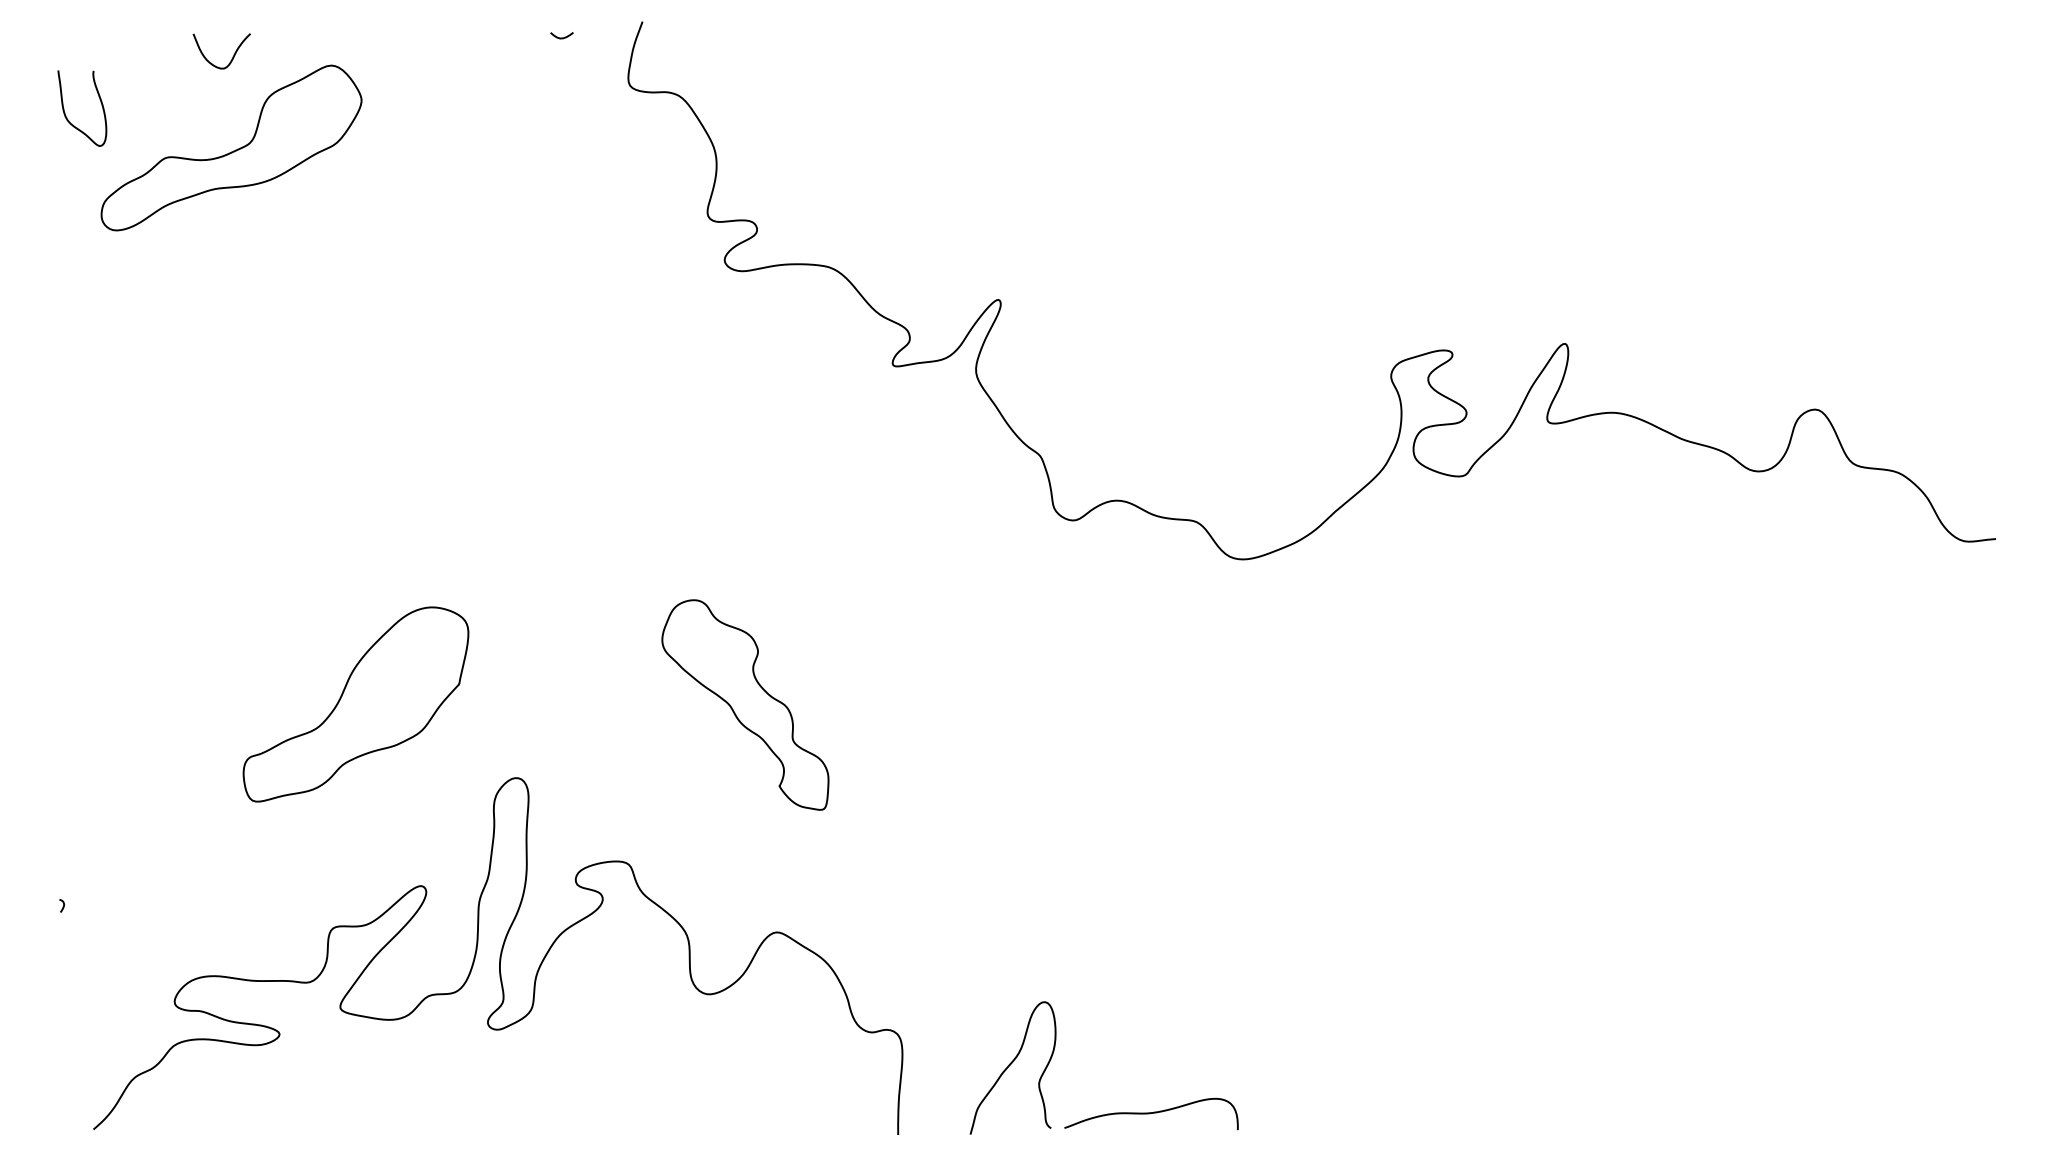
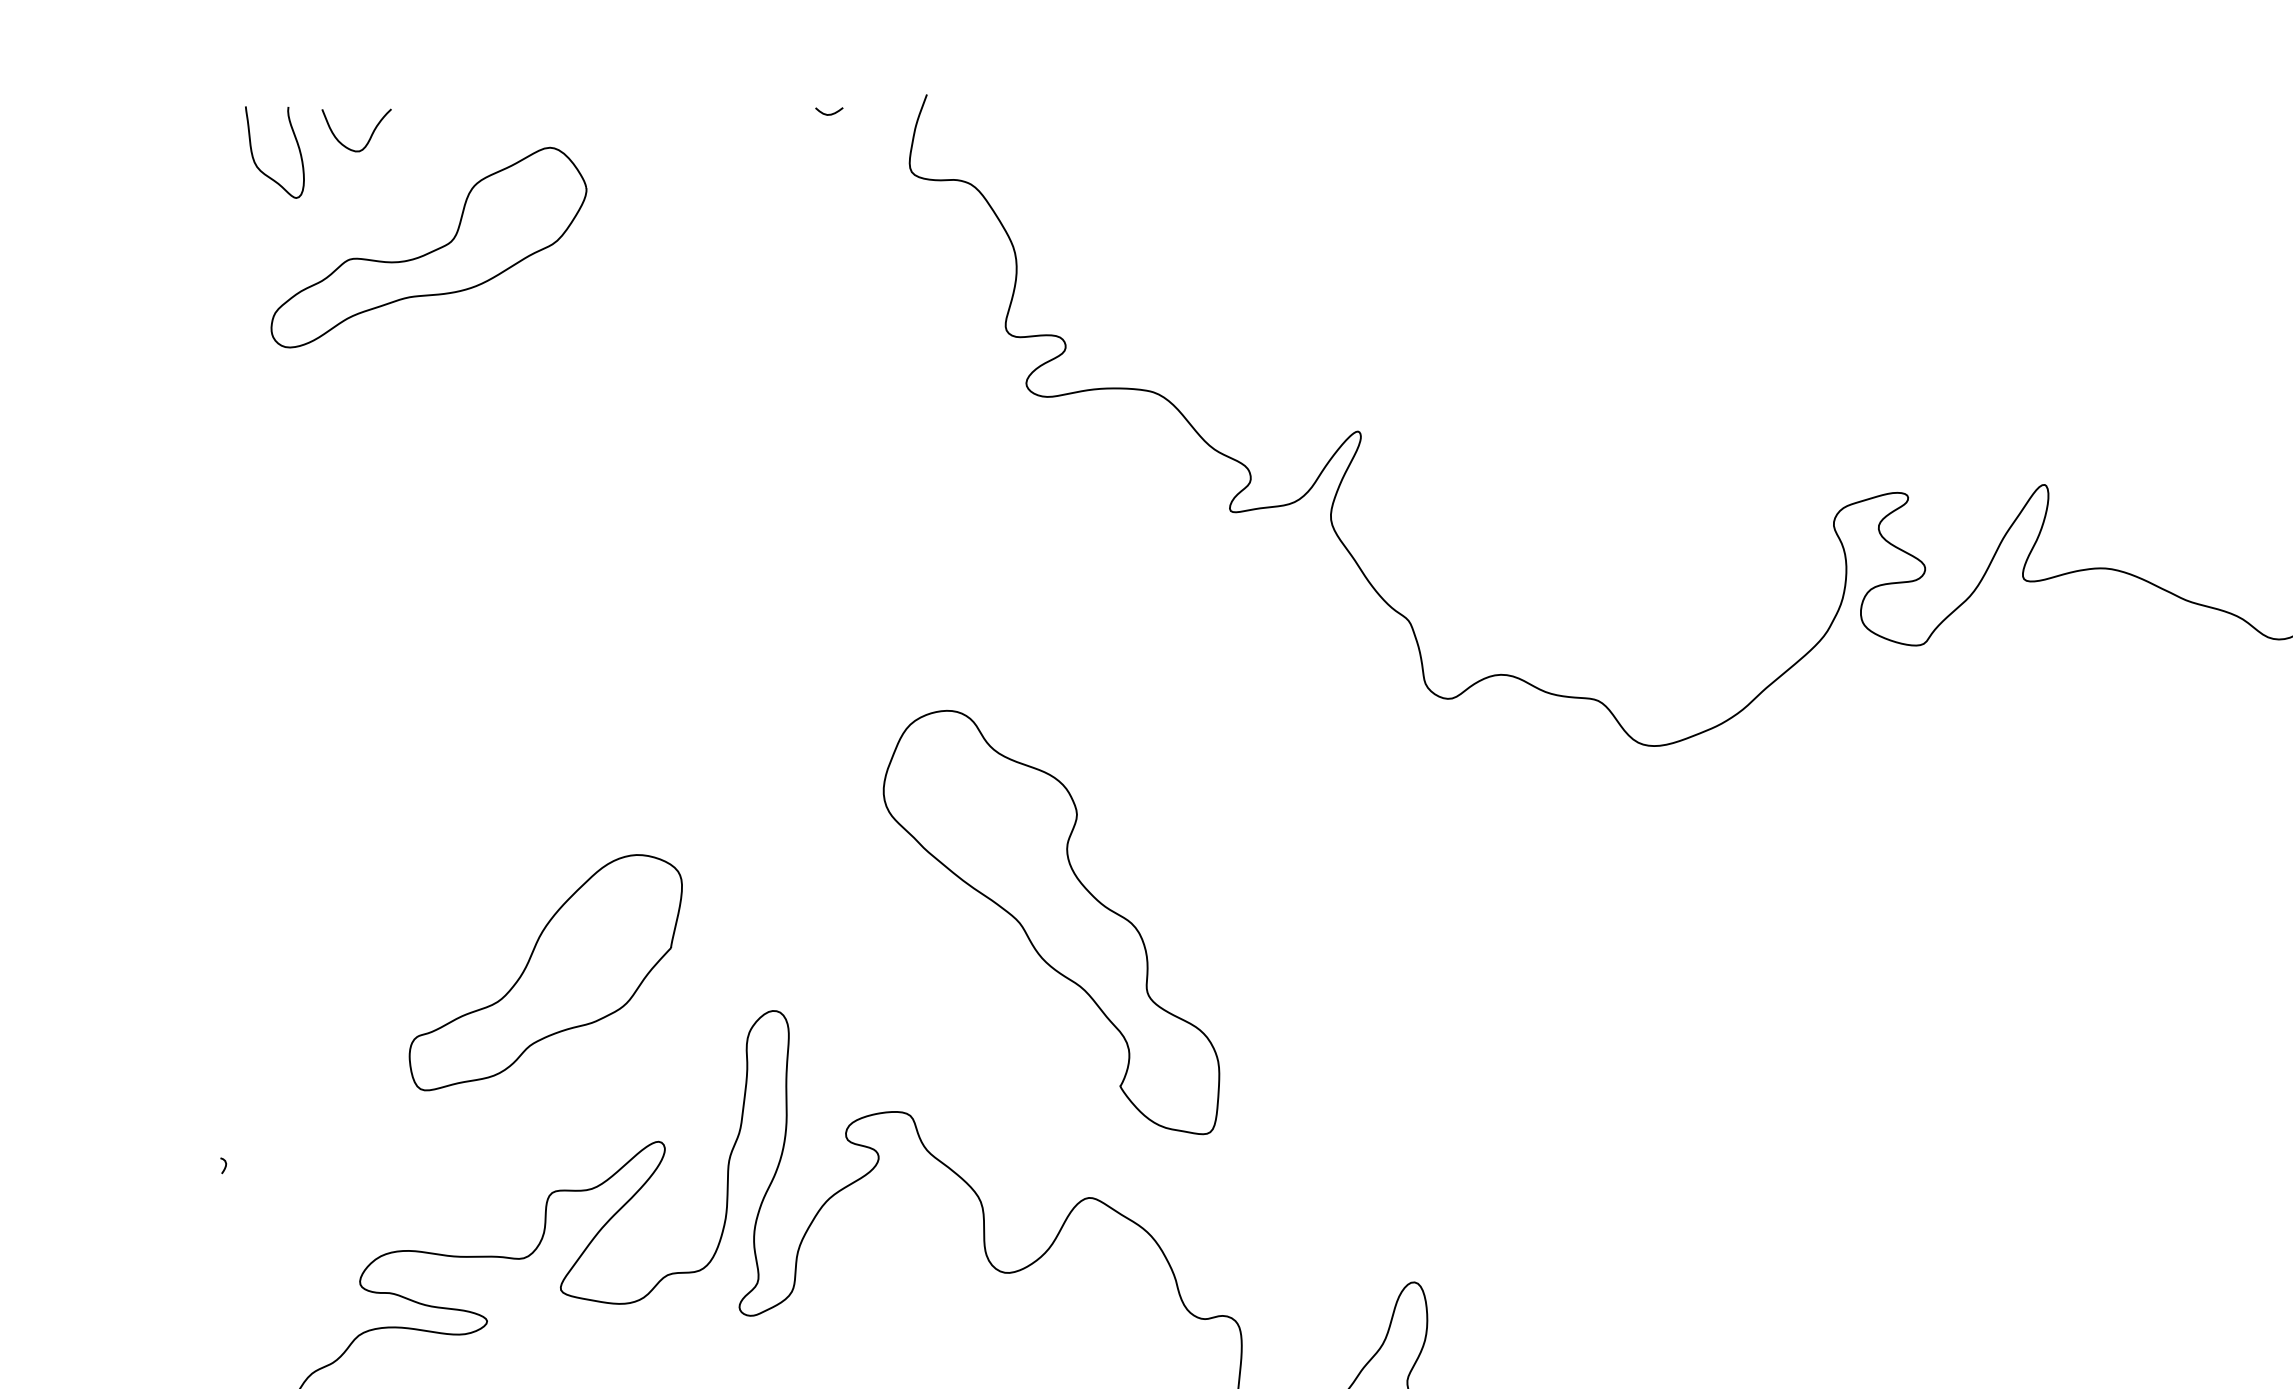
curve: (232, 56) -> (369, 136), moved
curve: (65, 112) -> (254, 157), moved
part: (355, 704) -> (545, 972), moved
part: (745, 704) -> (1051, 921), size x1.67

